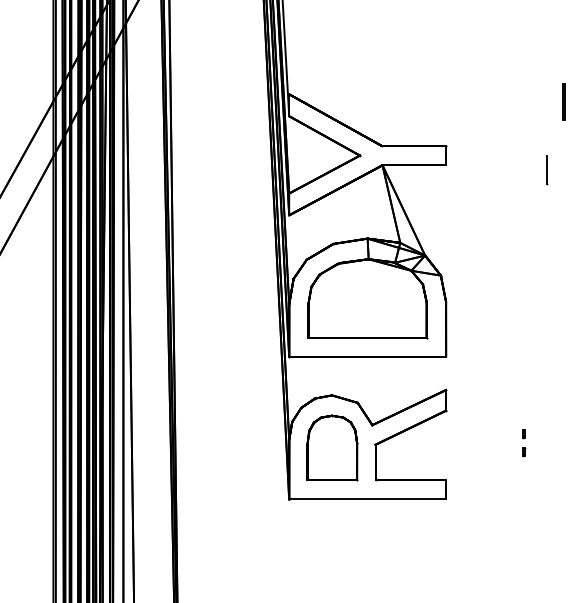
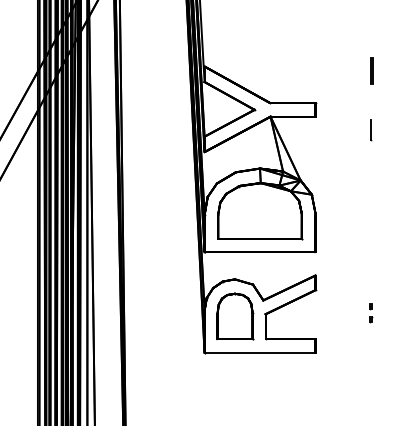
line: (563, 101) -> (371, 70), moved
line: (547, 170) -> (371, 130), moved

